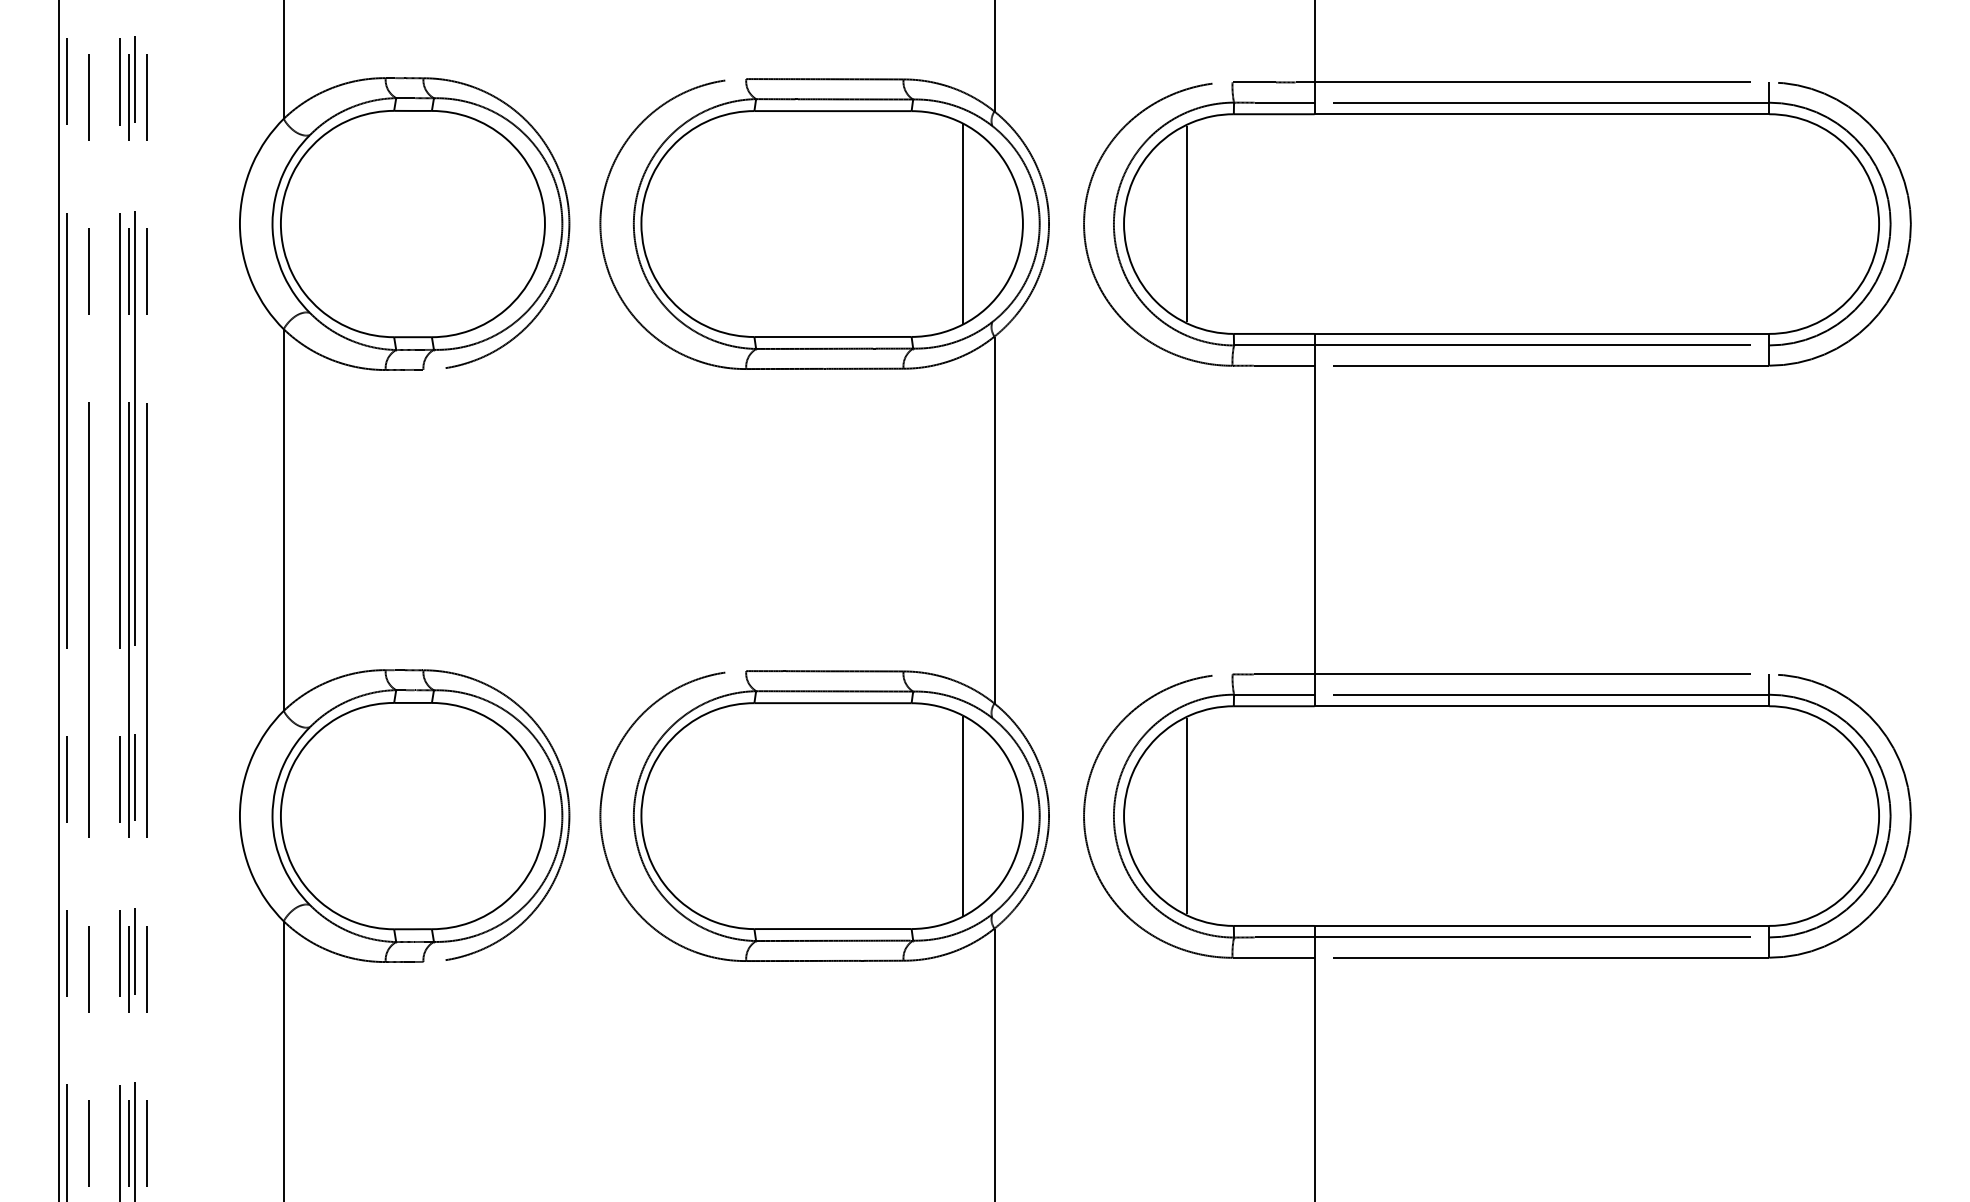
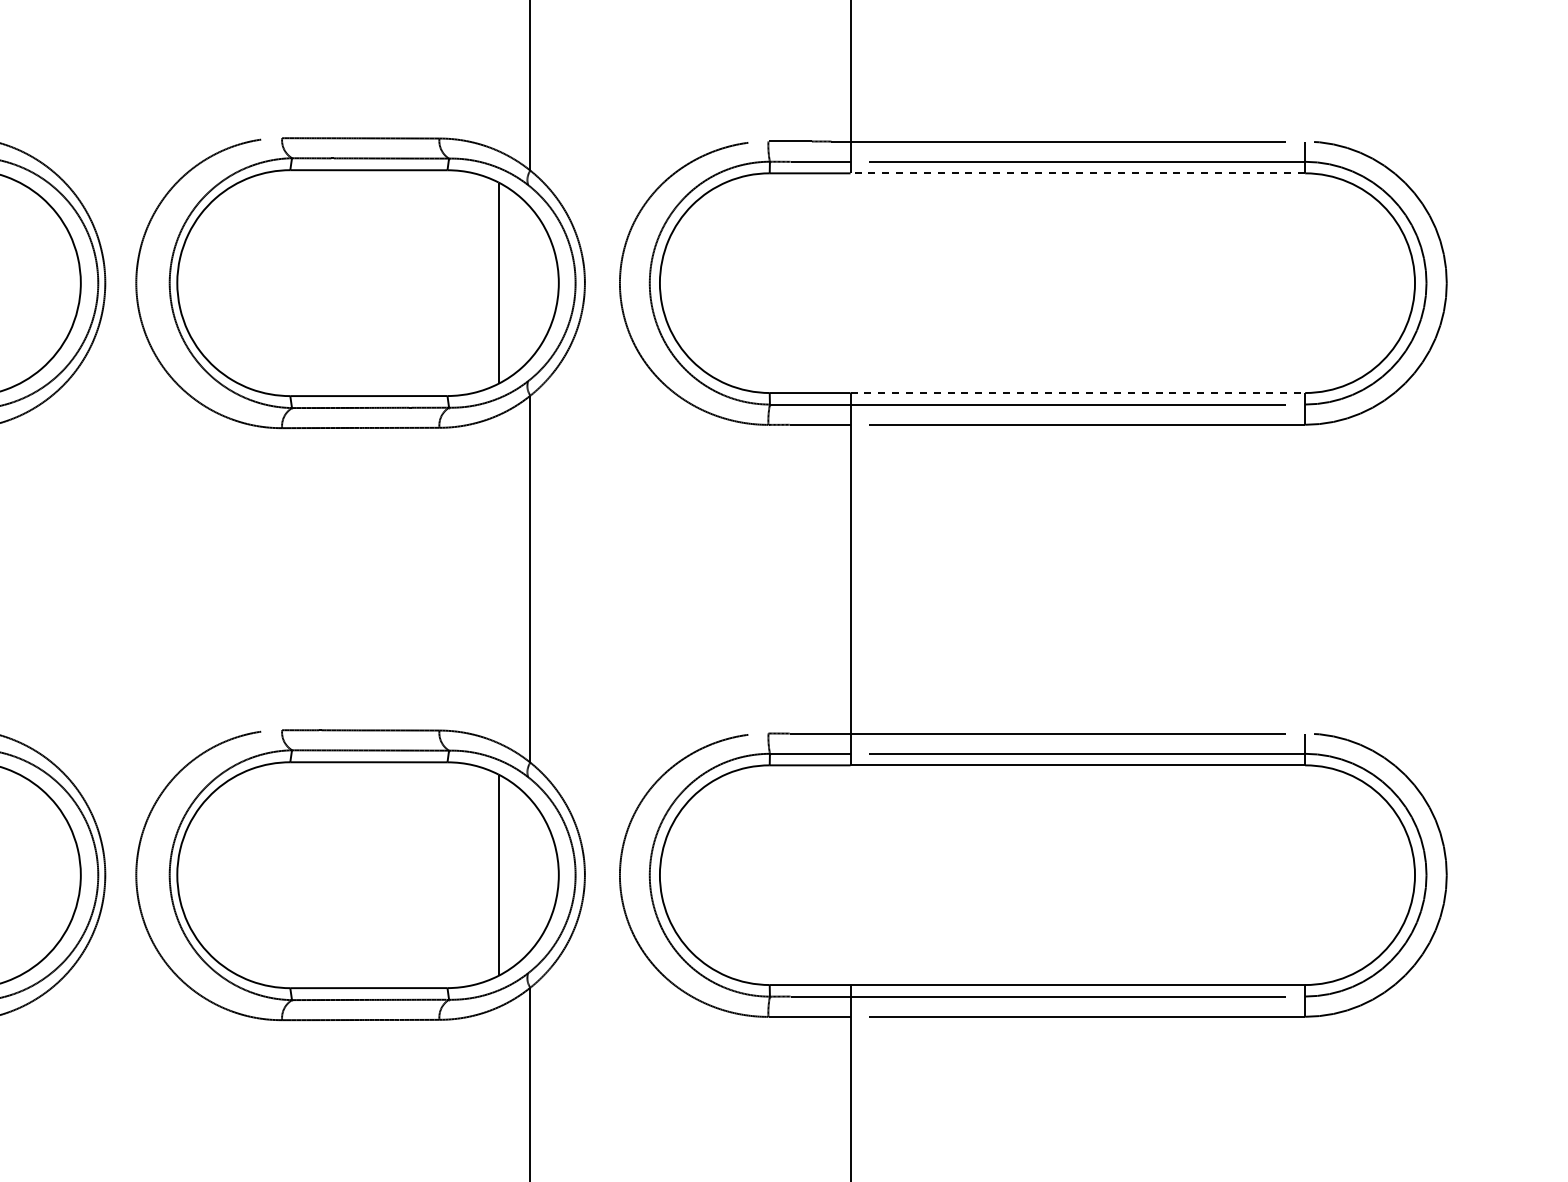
line: (1541, 114) -> (1077, 173), solid -> dashed
line: (1186, 223) -> (722, 282), removed
line: (1542, 333) -> (1078, 392), solid -> dashed
line: (1186, 815) -> (722, 874), removed

